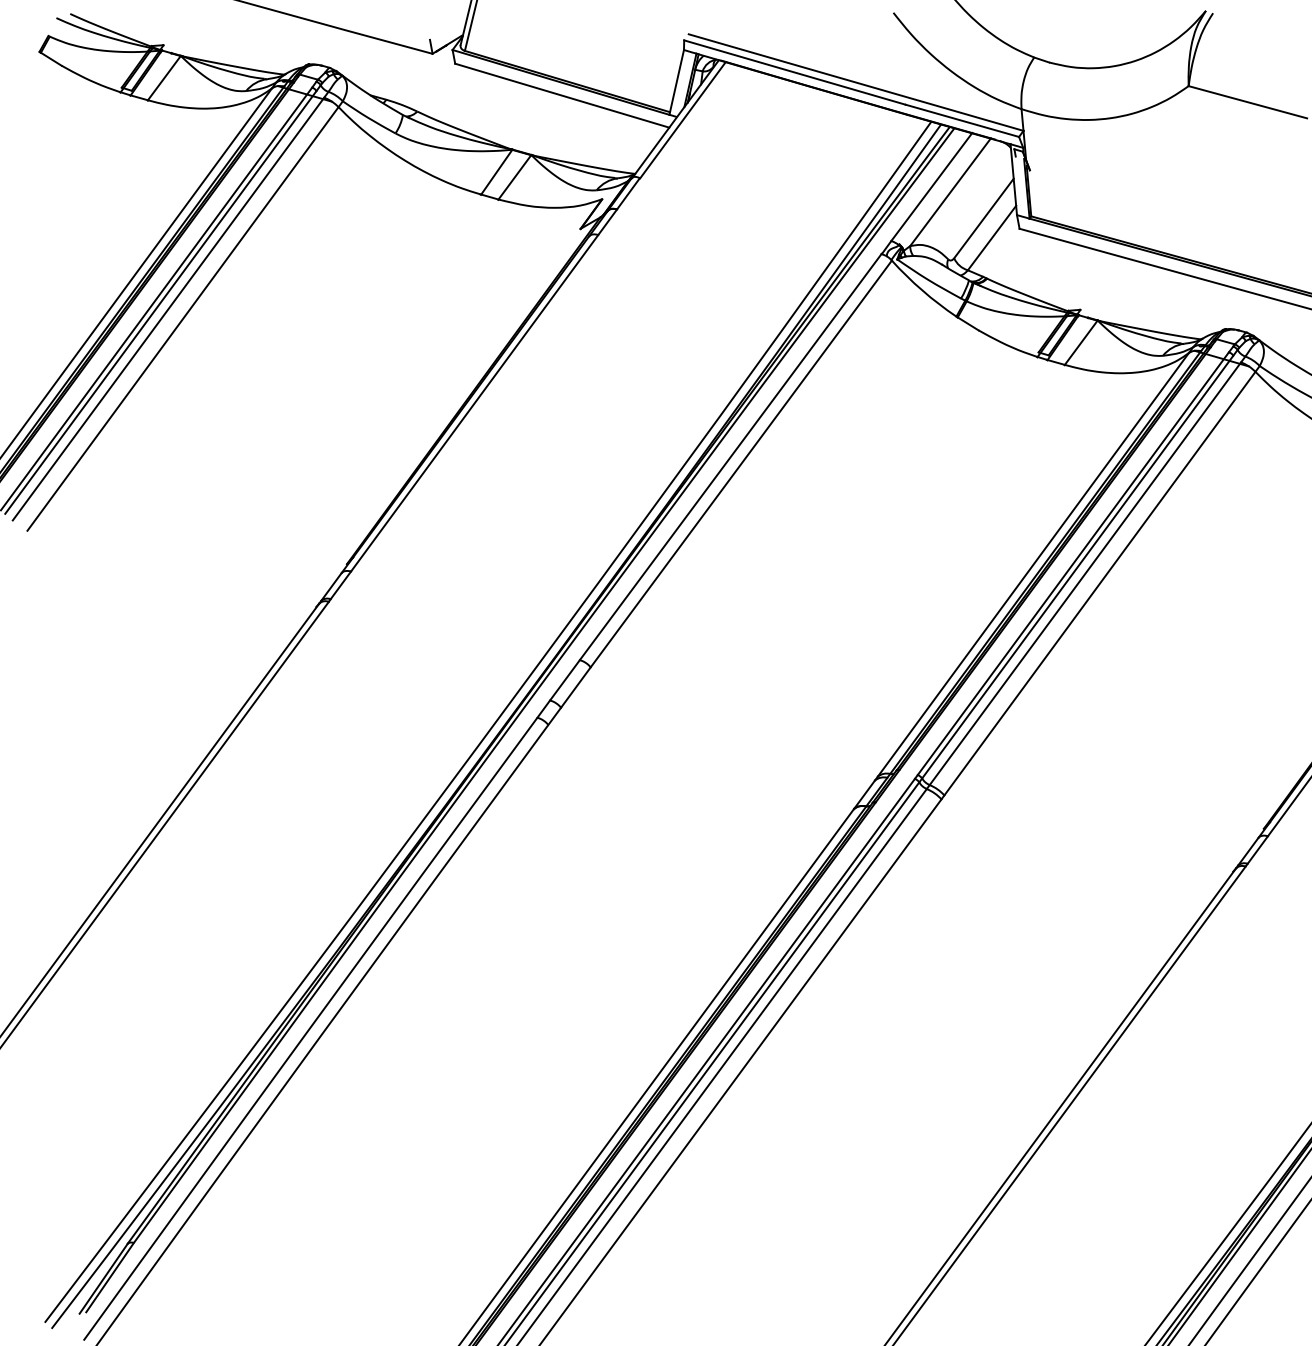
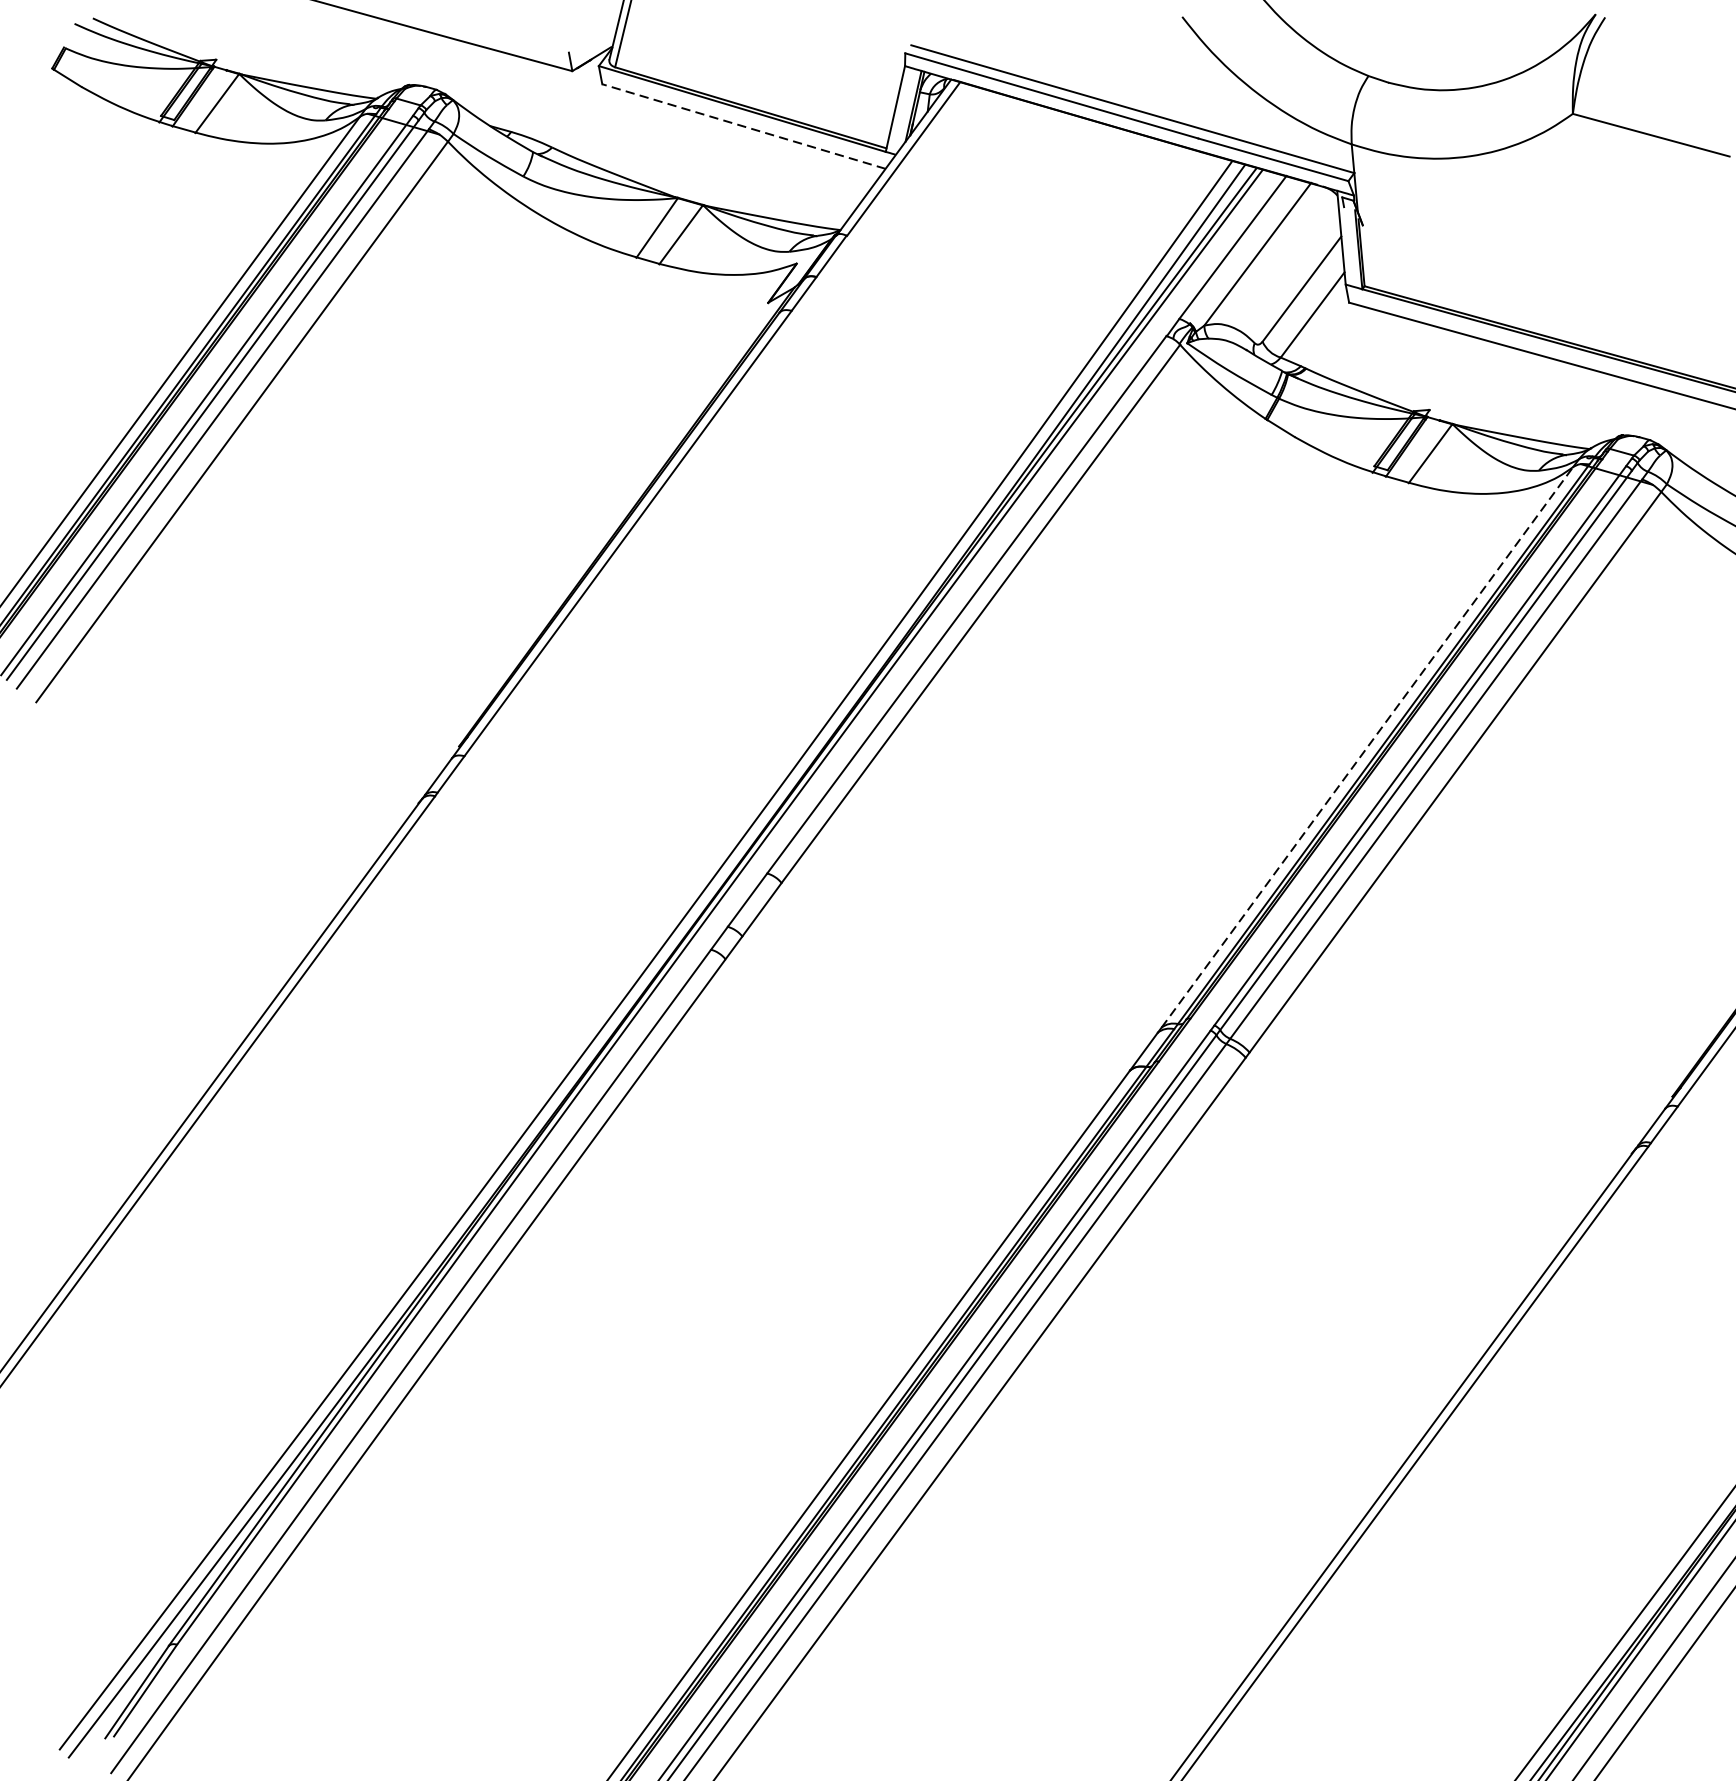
line: (562, 95) -> (744, 126), solid -> dashed
line: (1033, 564) -> (1367, 746), solid -> dashed

